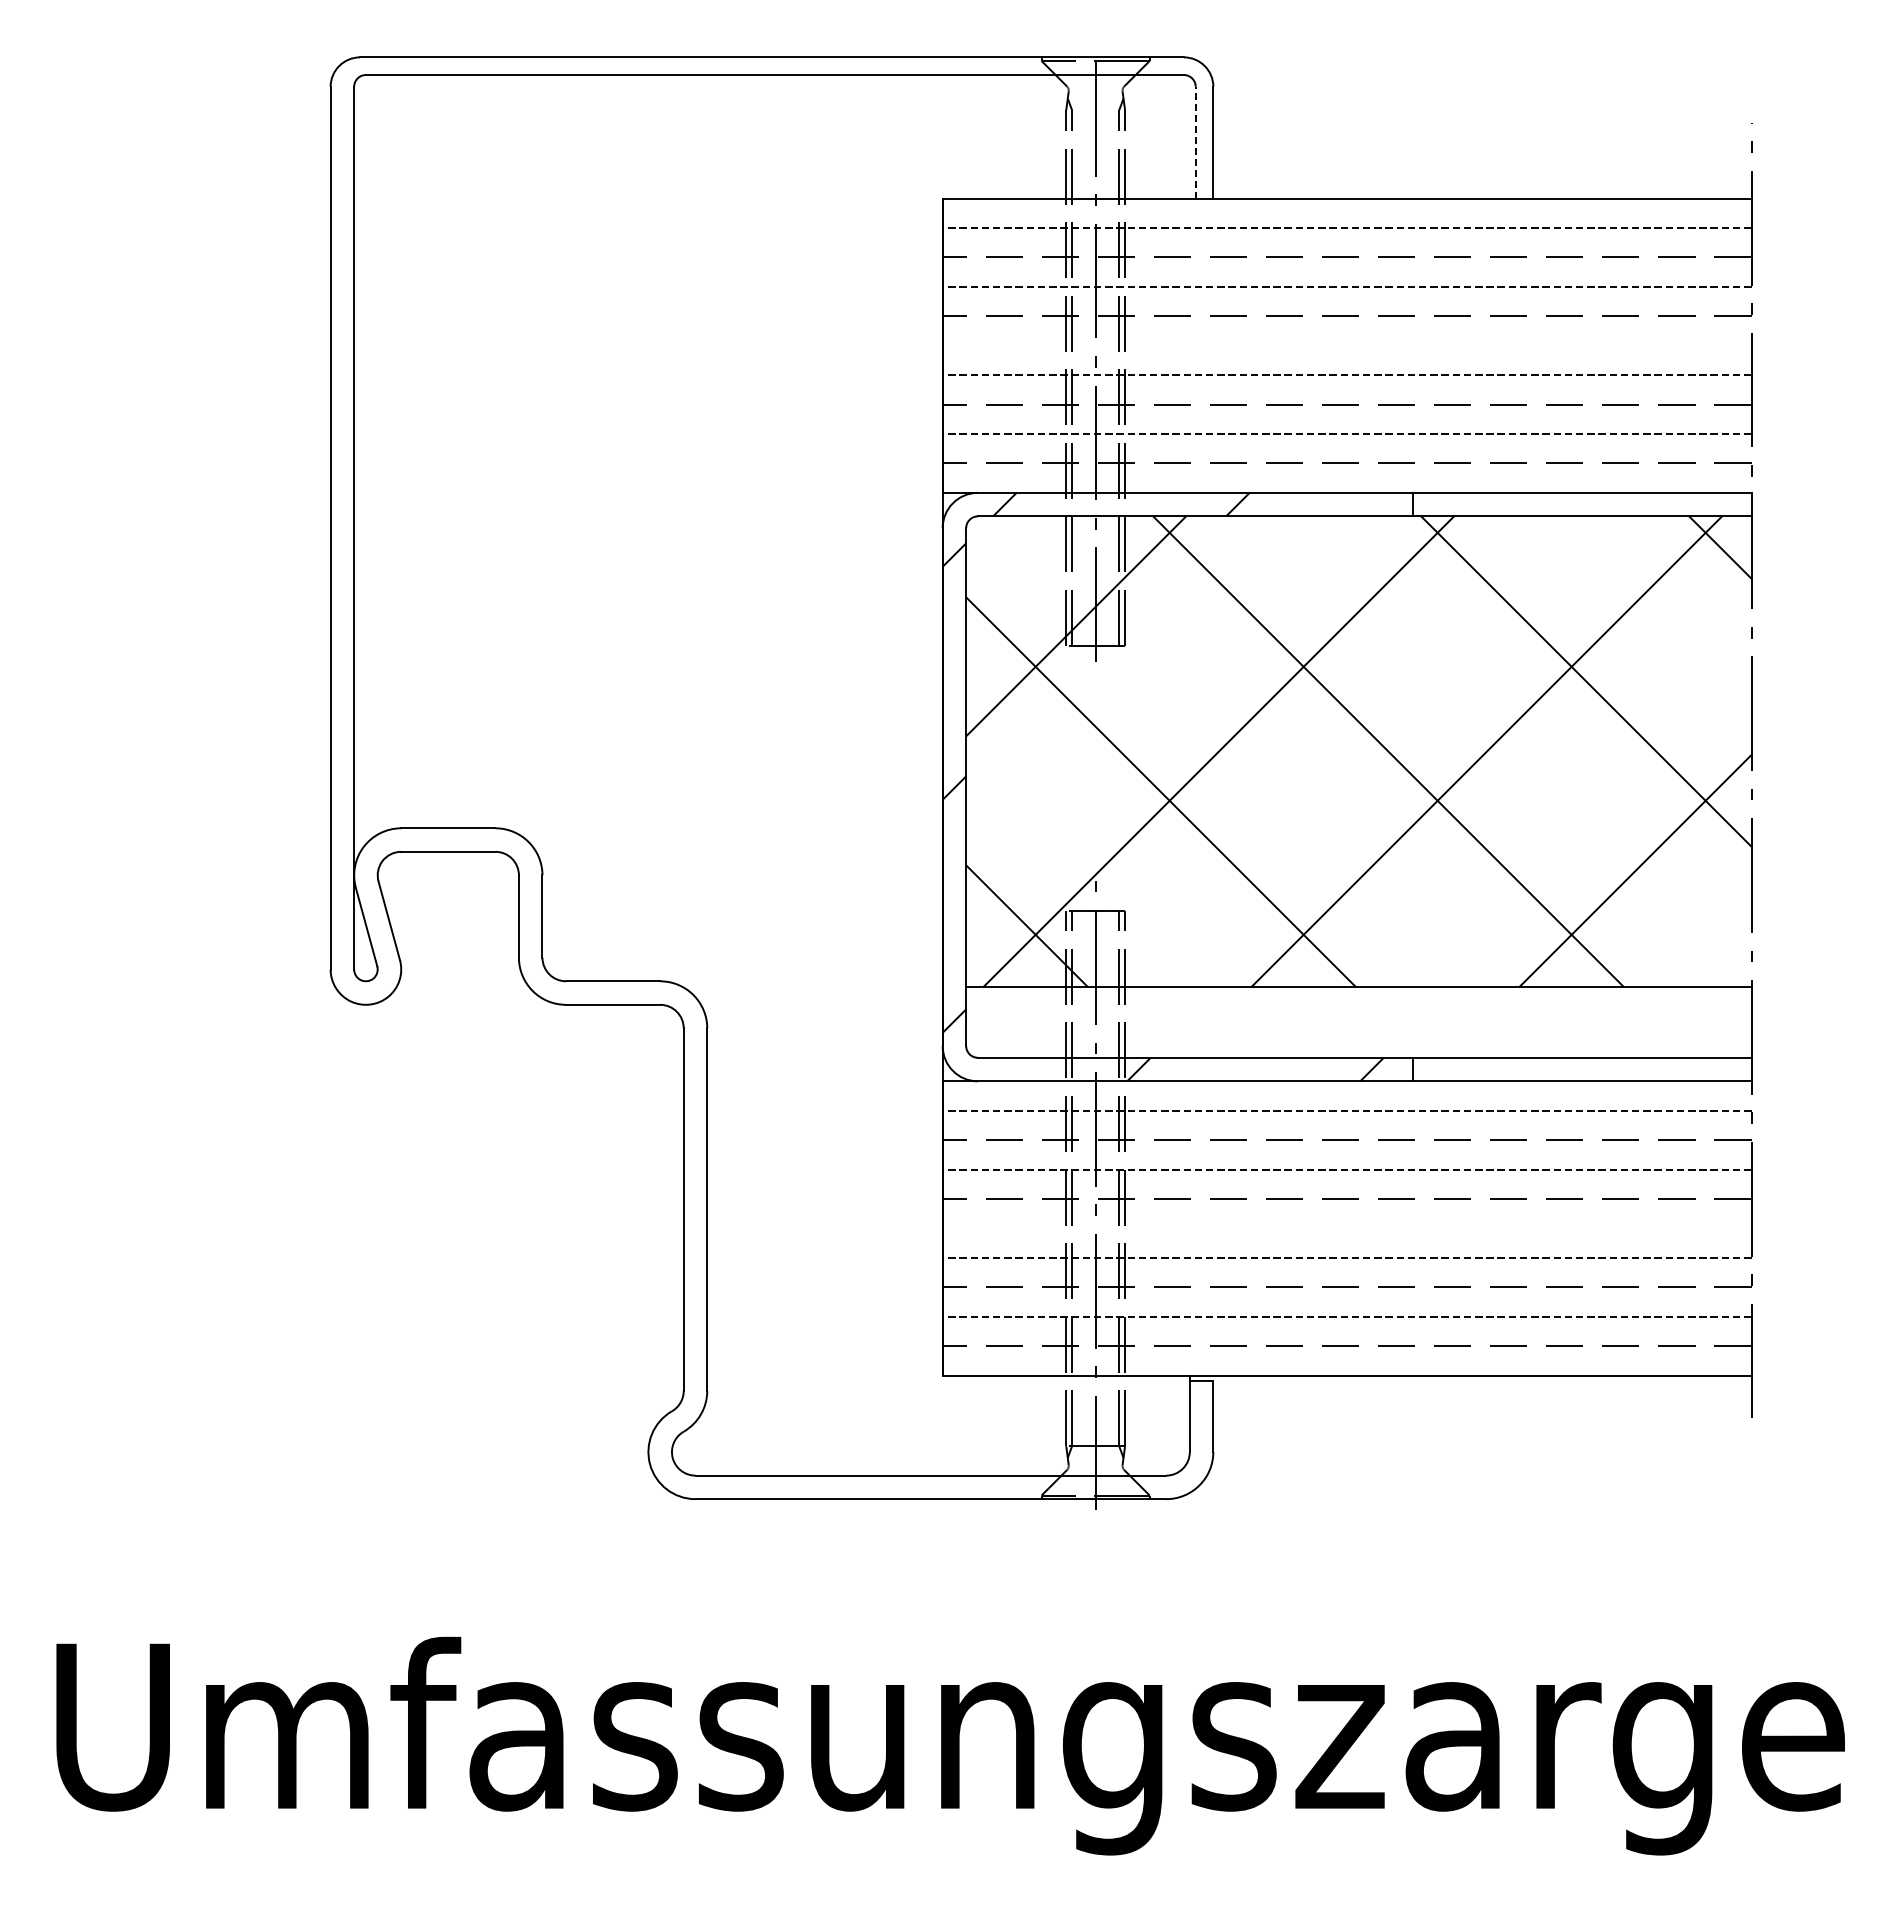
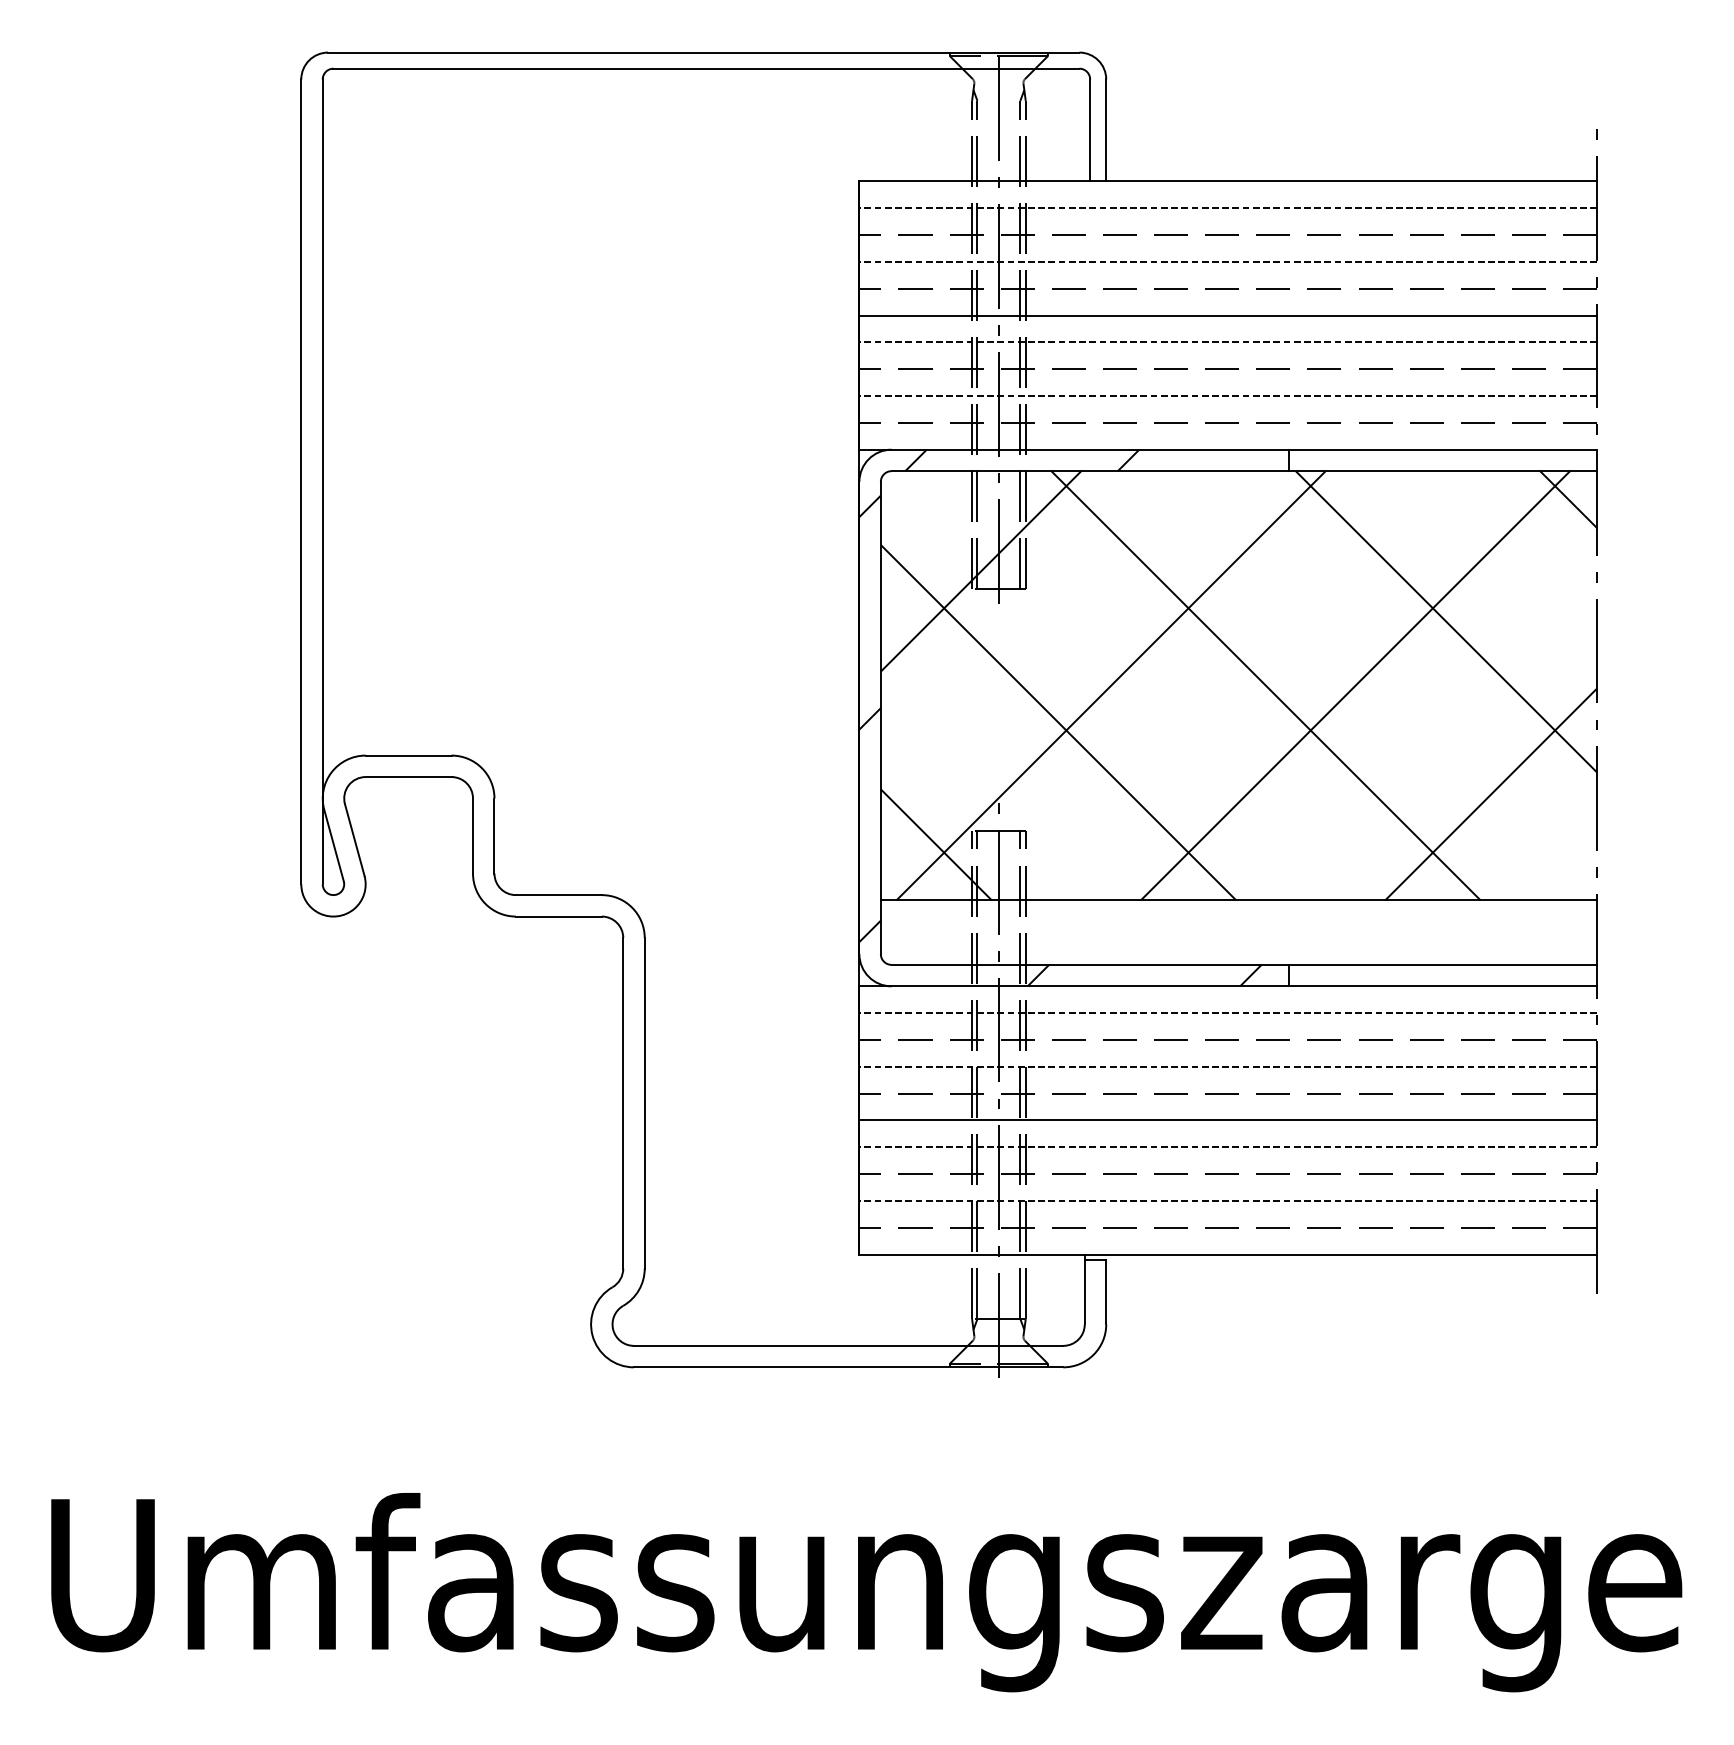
line: (1195, 142) -> (1089, 130), dashed -> solid
line: (1346, 345) -> (1227, 315), added
line: (1346, 1228) -> (1227, 1120), added

